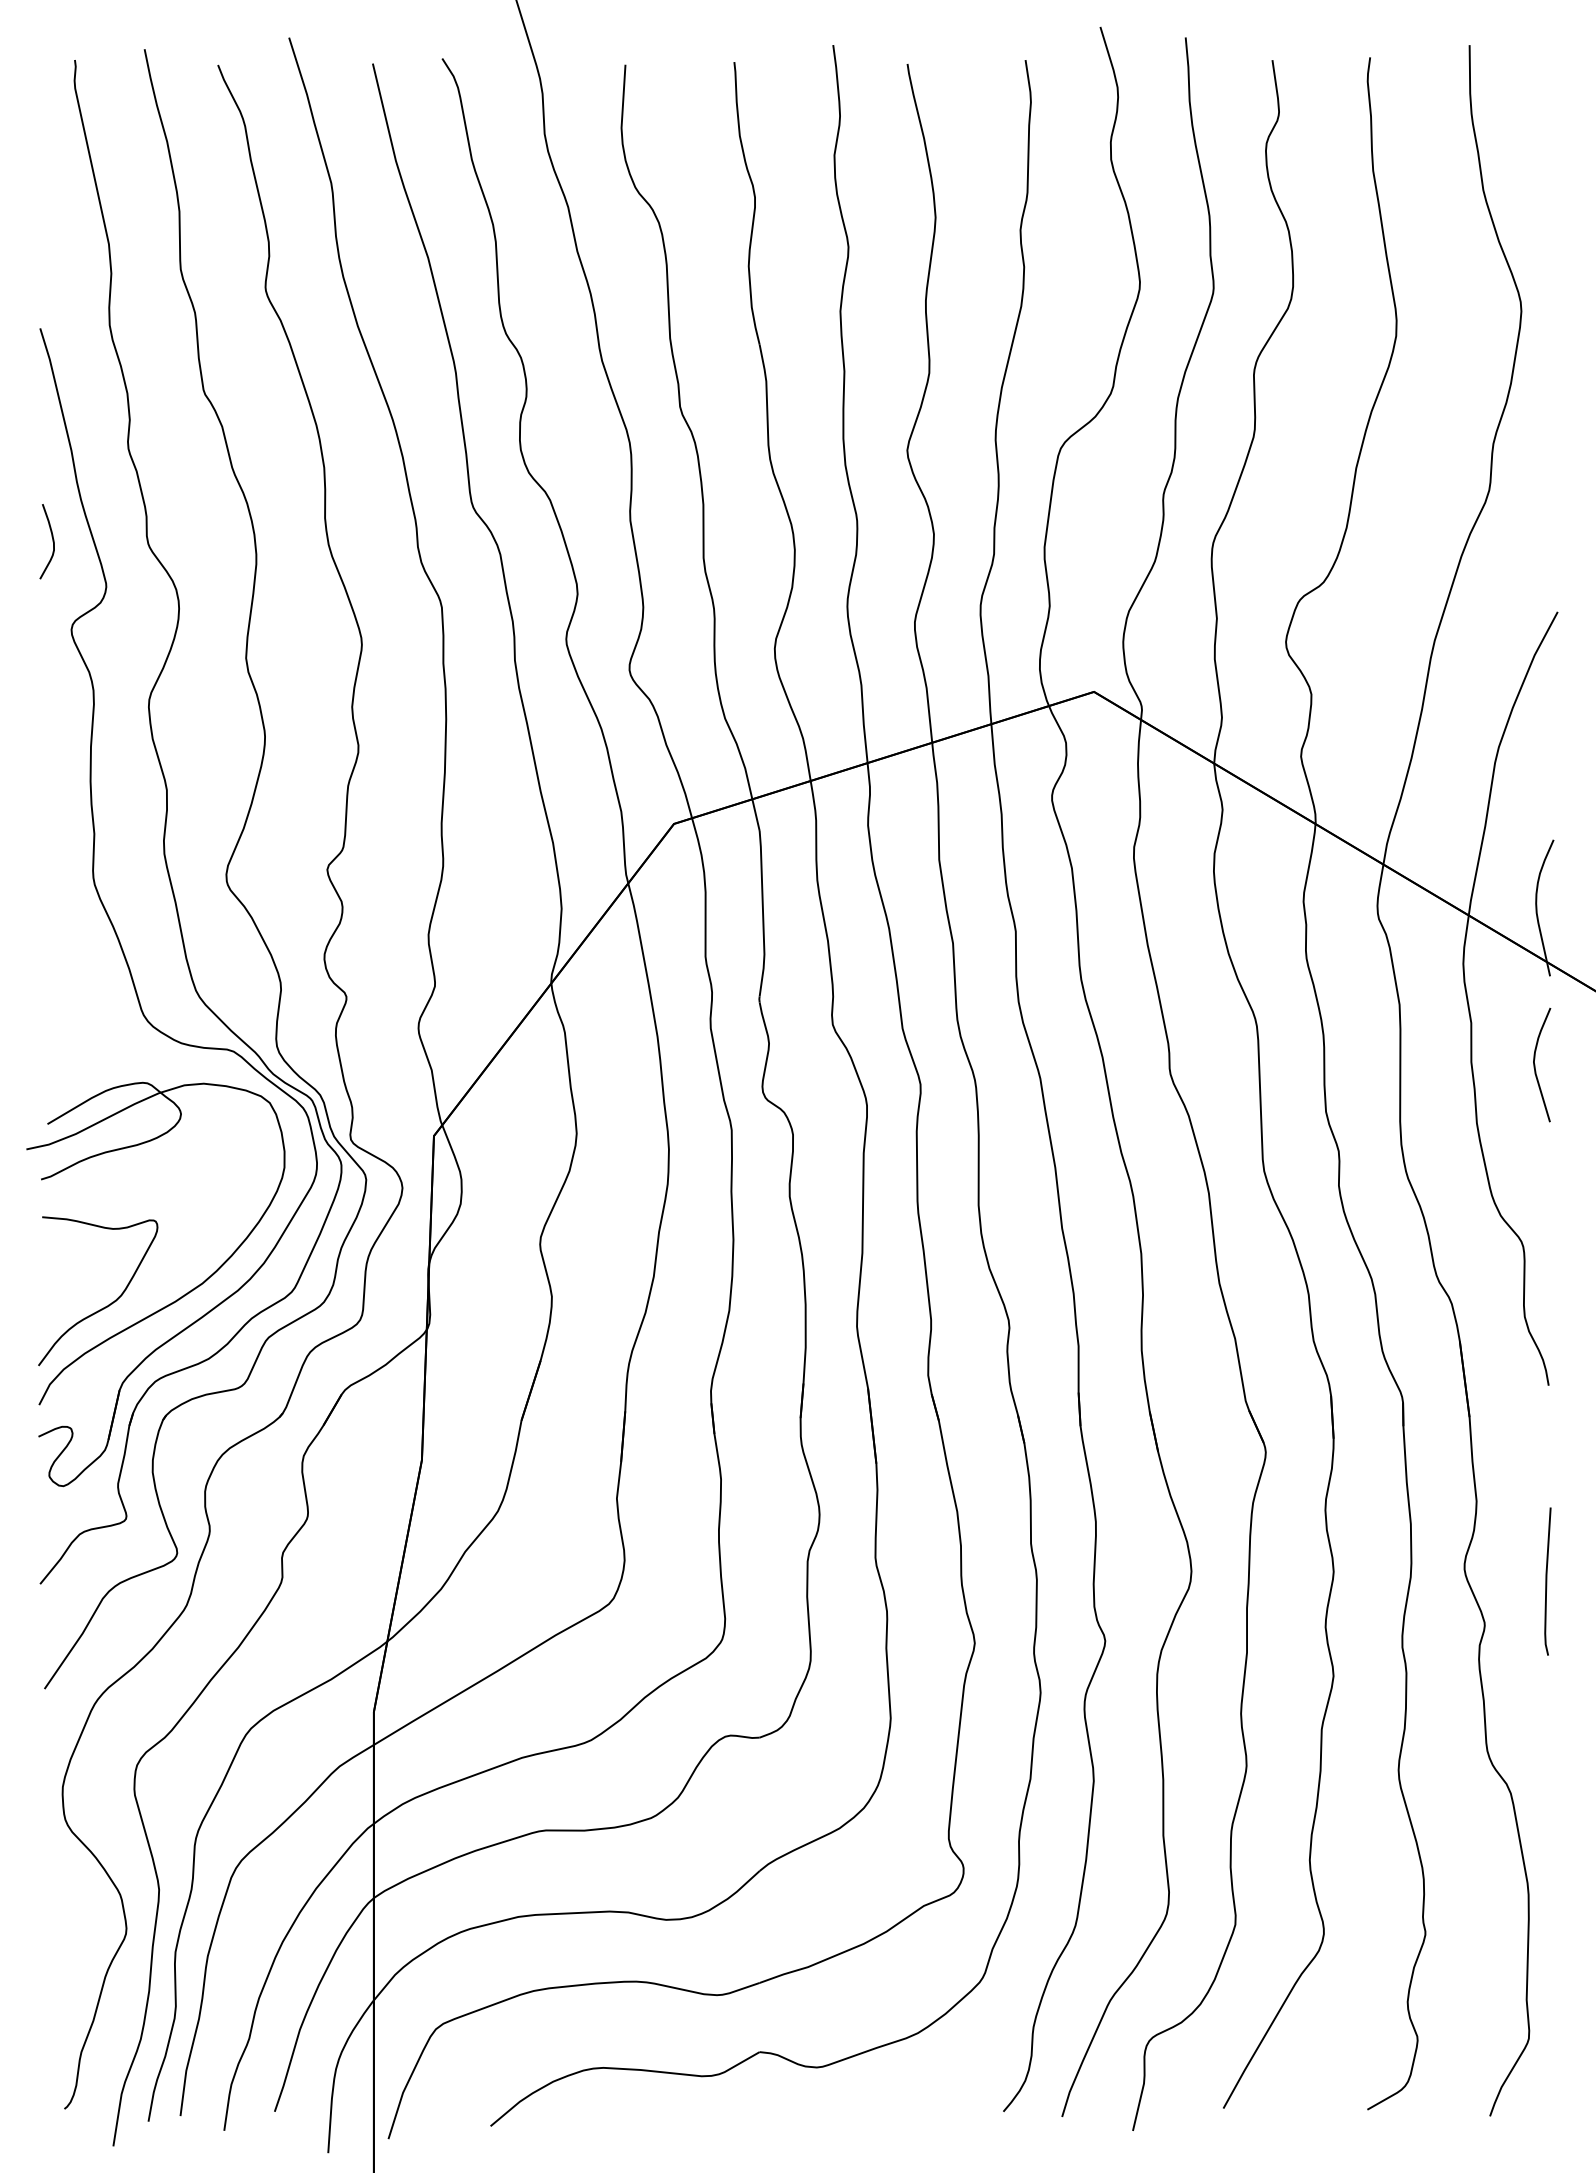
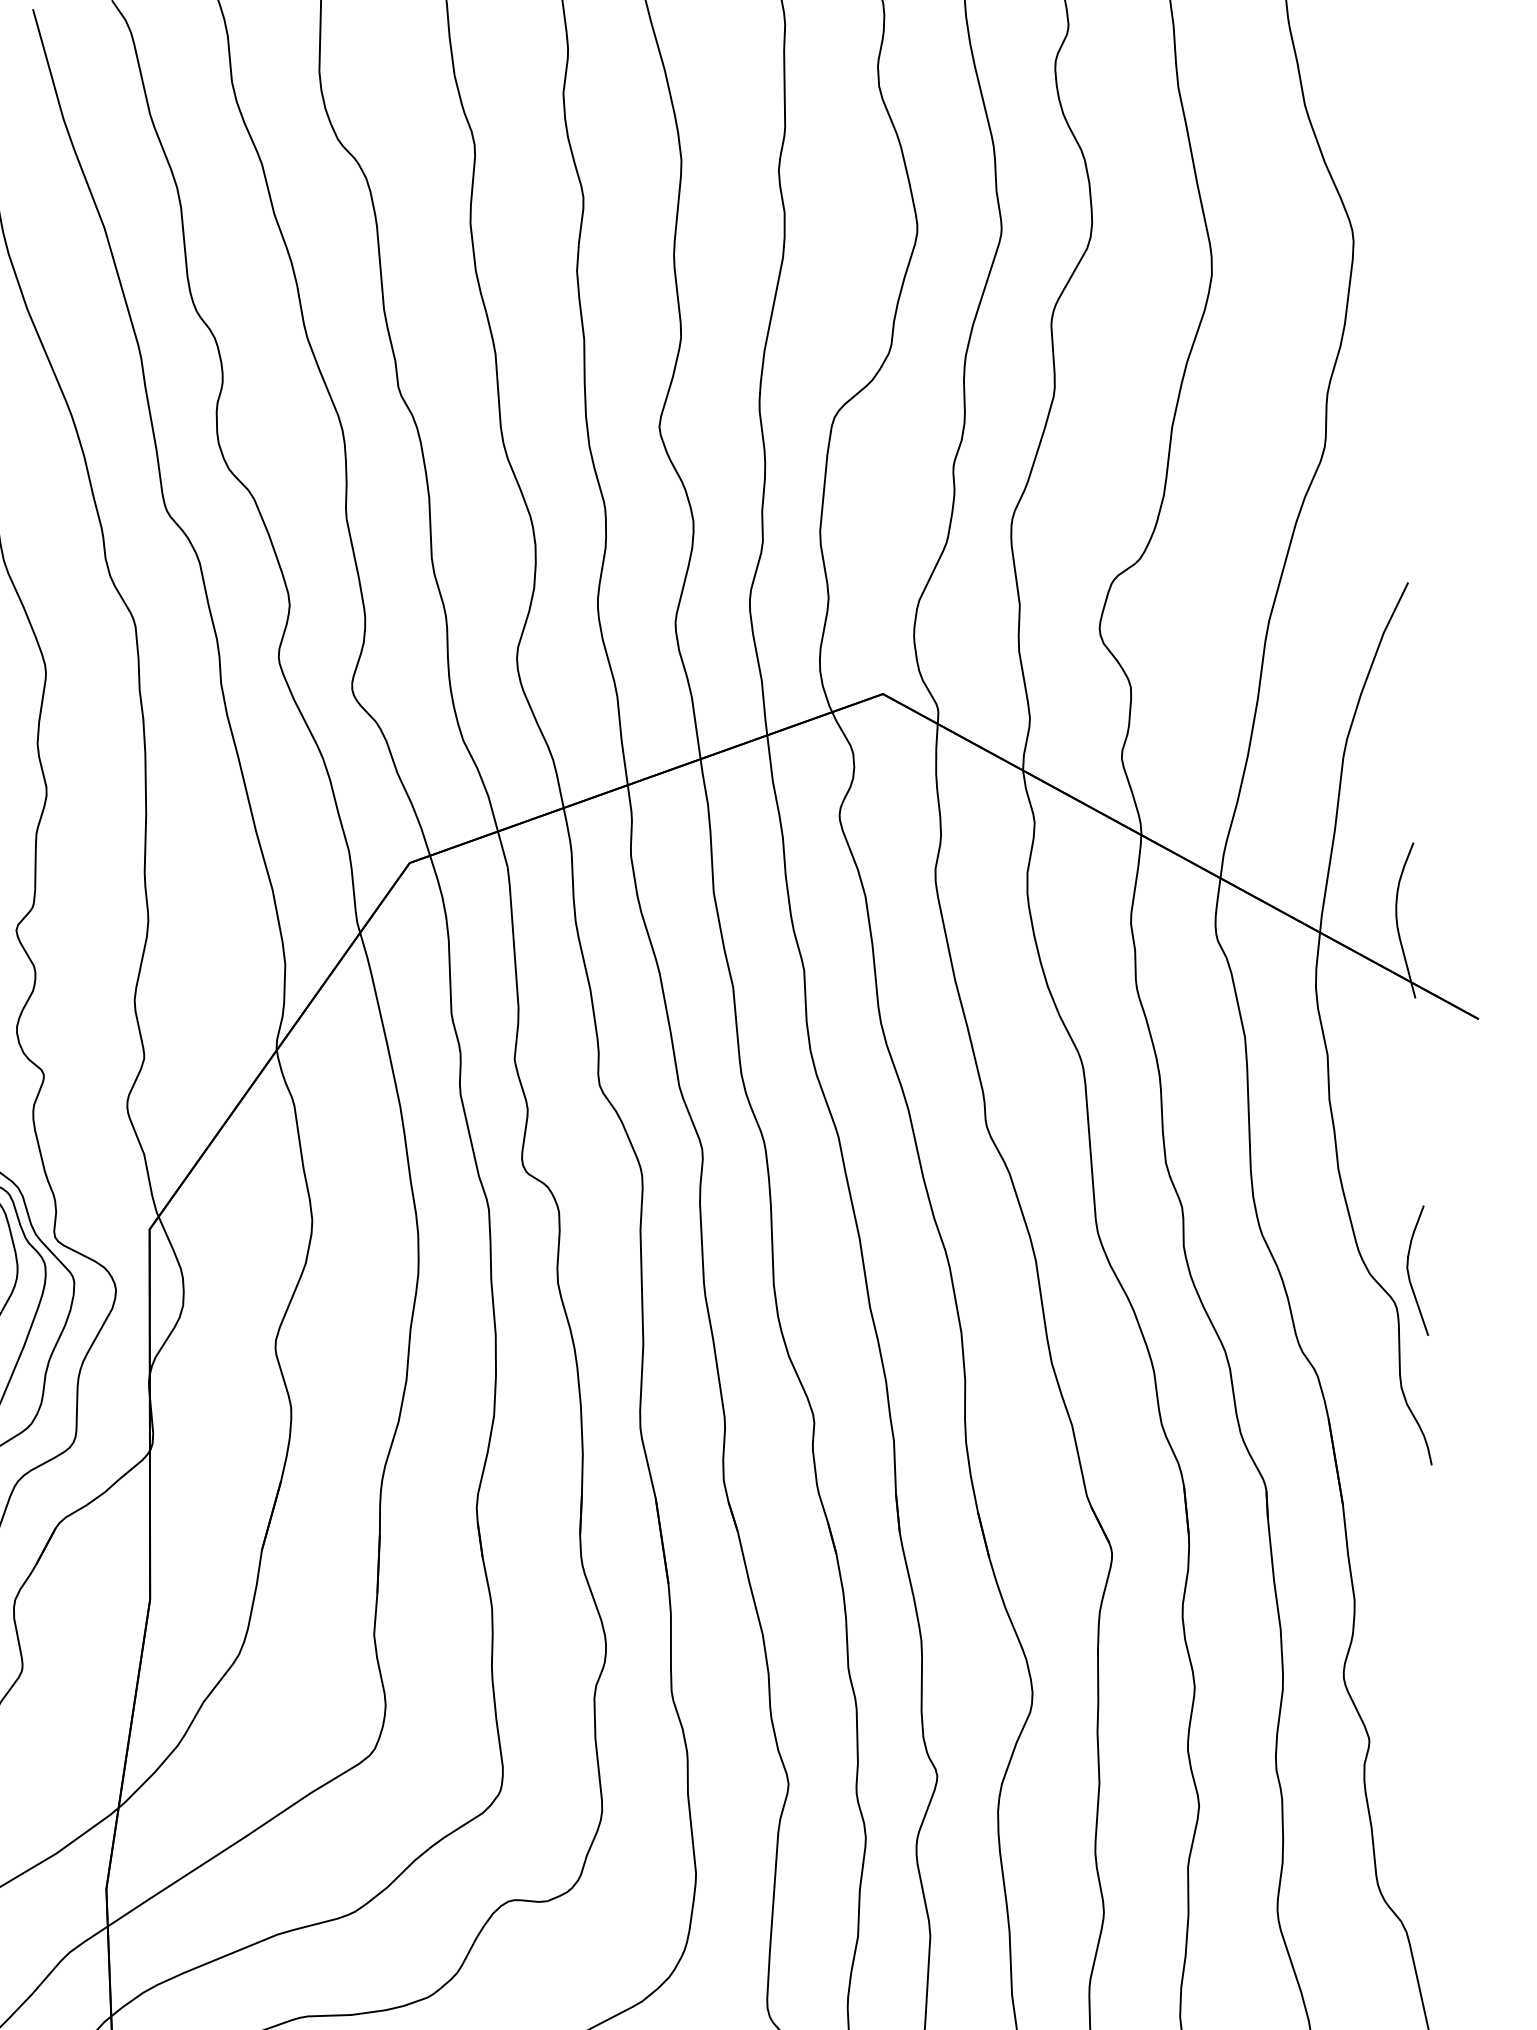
curve: (1535, 1064) -> (1409, 1270), moved
line: (1547, 1581) -> (1438, 1688), removed

